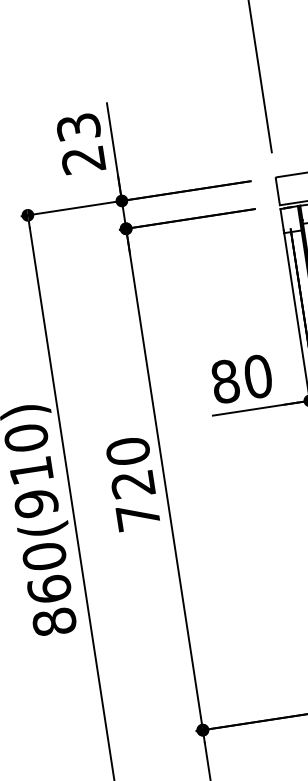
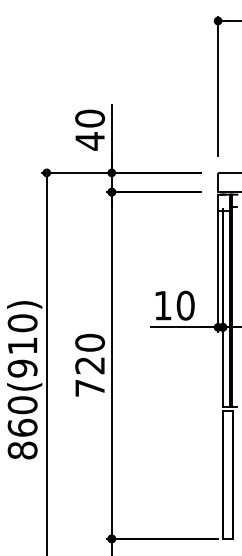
text: (80, 143) -> (89, 129), 23 -> 40
text: (224, 381) -> (162, 305), 80 -> 10

